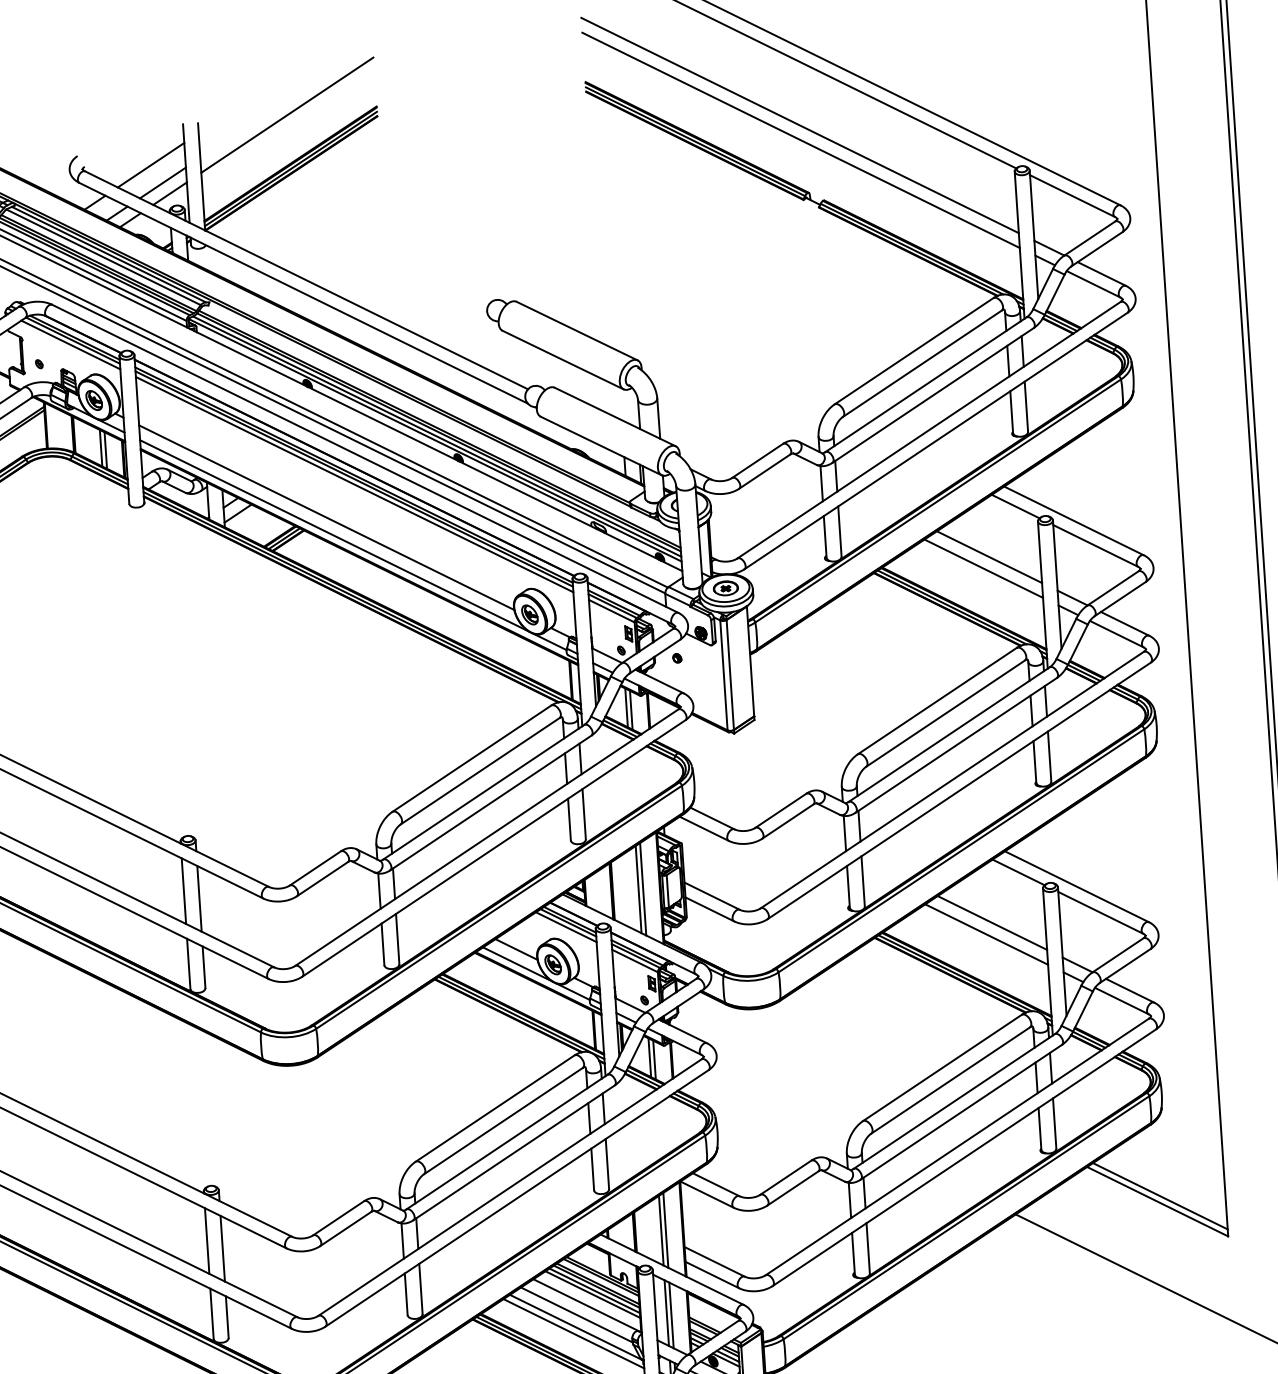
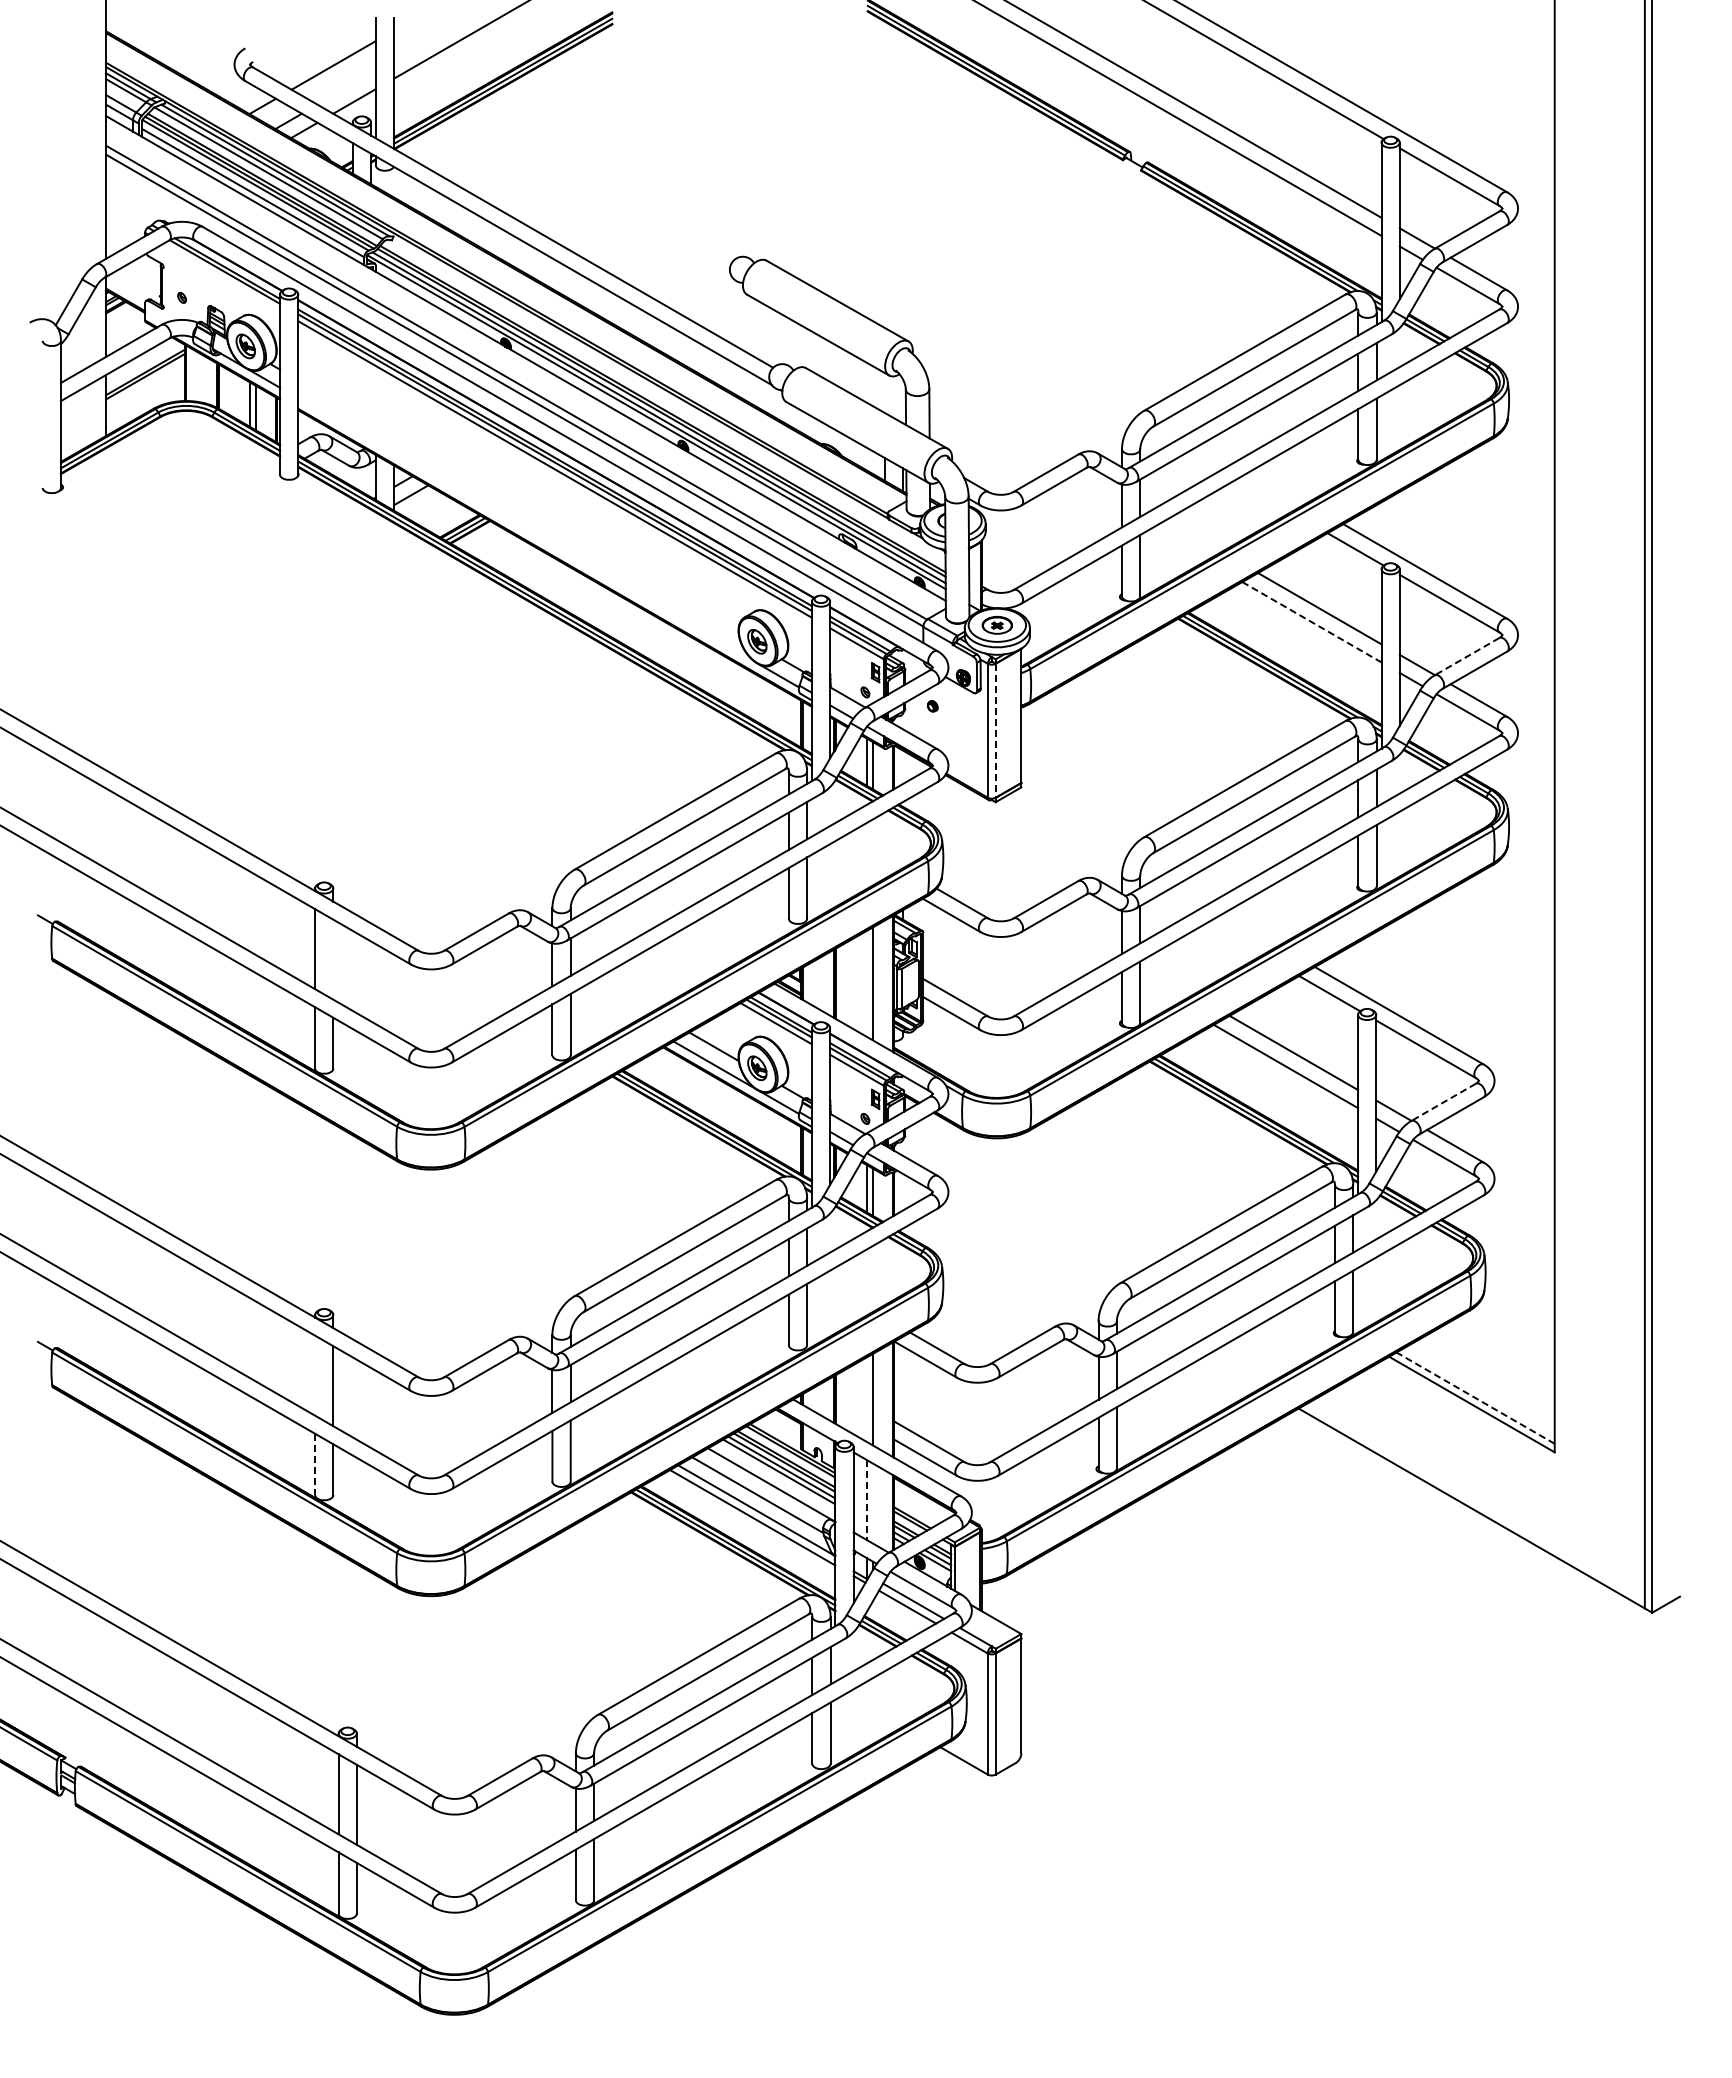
line: (162, 182) -> (346, 87), removed
line: (70, 344) -> (221, 276), removed
line: (326, 517) -> (518, 507), removed
line: (334, 535) -> (526, 529), removed
line: (984, 568) -> (1312, 622), solid -> dashed
line: (1112, 588) -> (1466, 656), solid -> dashed
line: (730, 674) -> (995, 730), solid -> dashed
line: (638, 889) -> (867, 983), removed
line: (199, 898) -> (333, 959), removed
line: (1117, 955) -> (1443, 1102), solid -> dashed
line: (1160, 1195) -> (1475, 1397), solid -> dashed
line: (661, 1230) -> (867, 1399), removed
line: (207, 1240) -> (315, 1375), removed
line: (212, 1313) -> (315, 1464), solid -> dashed
line: (667, 1313) -> (867, 1500), solid -> dashed
line: (671, 1315) -> (872, 1503), removed

